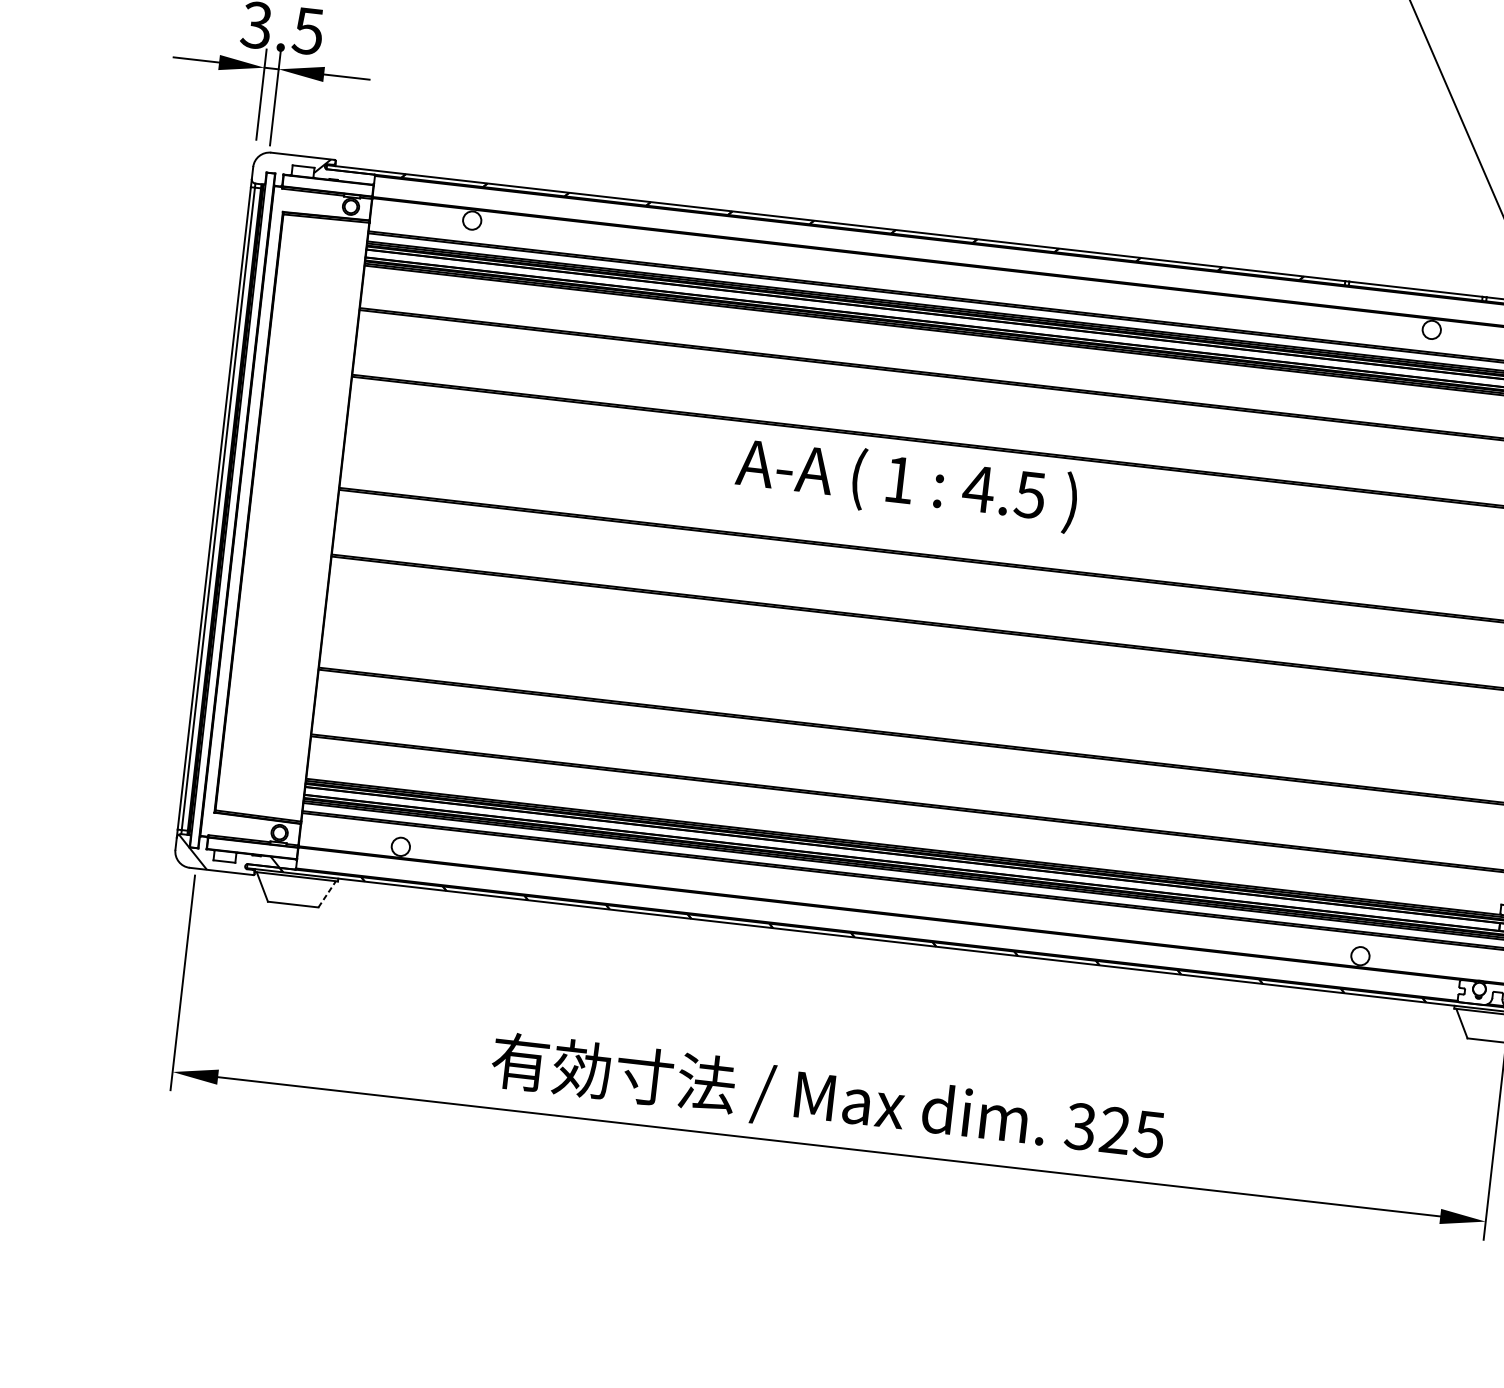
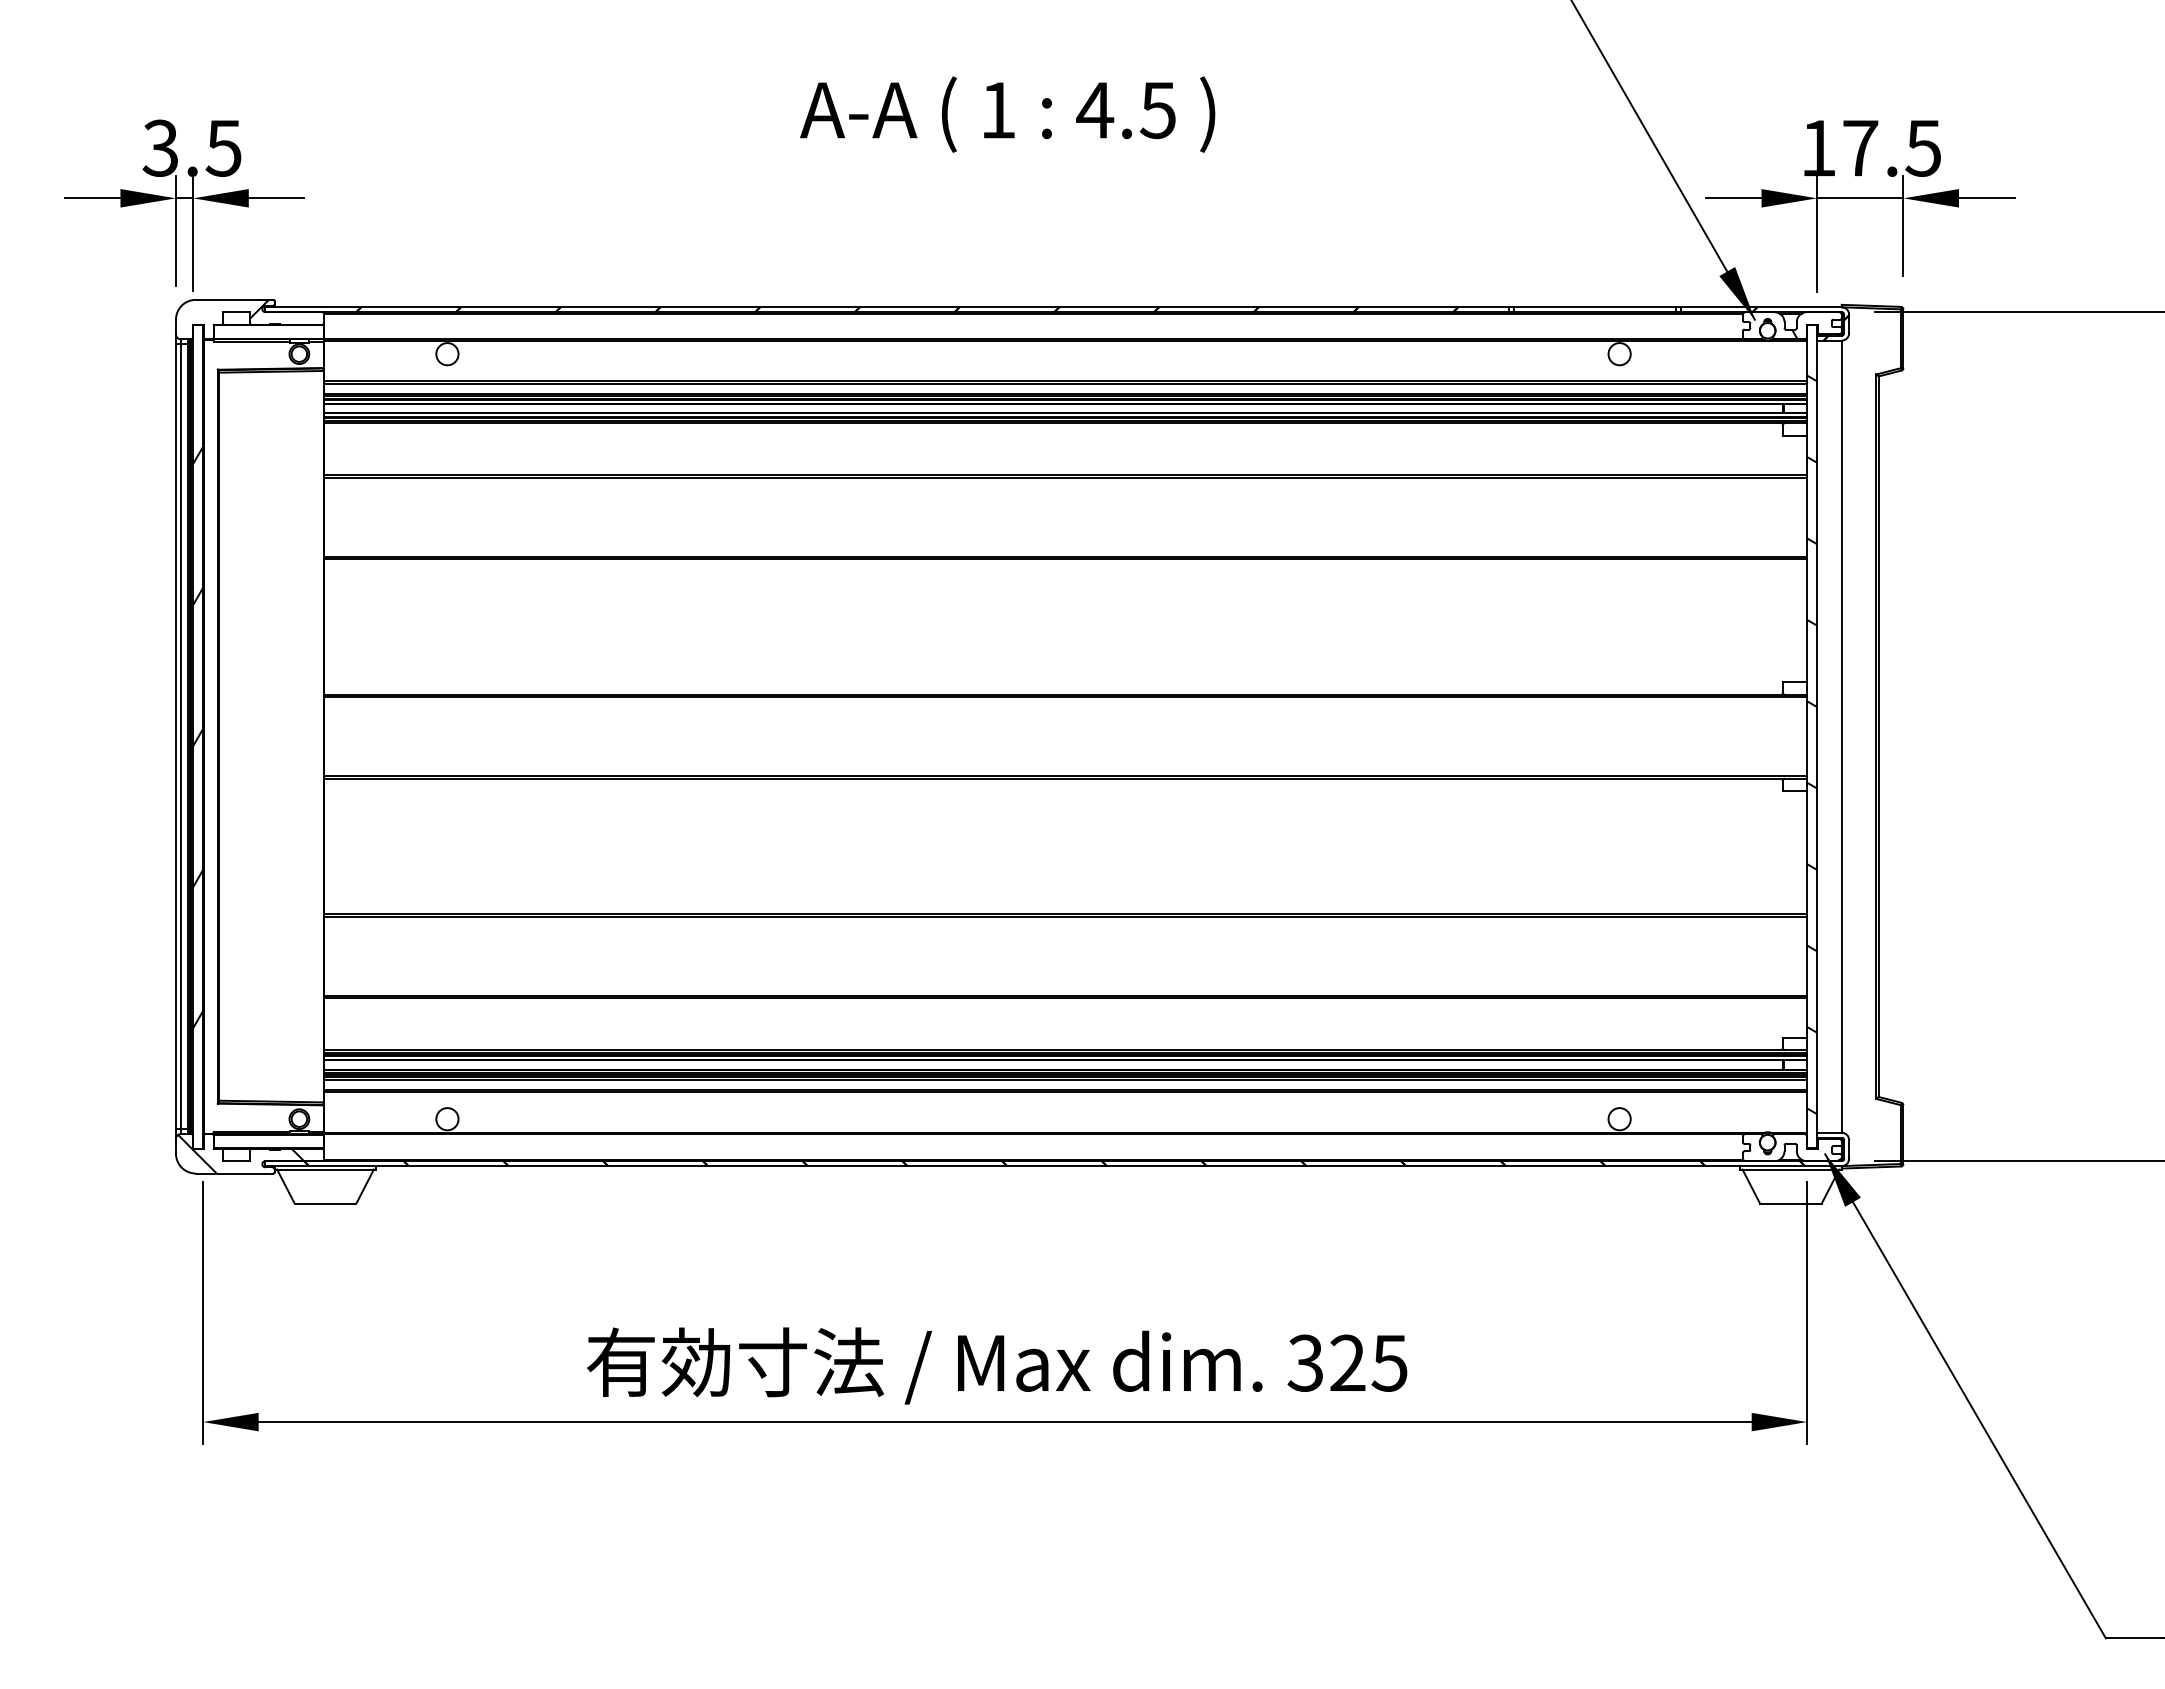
text: (906, 484) -> (1007, 114), moved
hatch: (232, 511) -> (198, 737), added
line: (327, 894) -> (365, 1186), dashed -> solid

